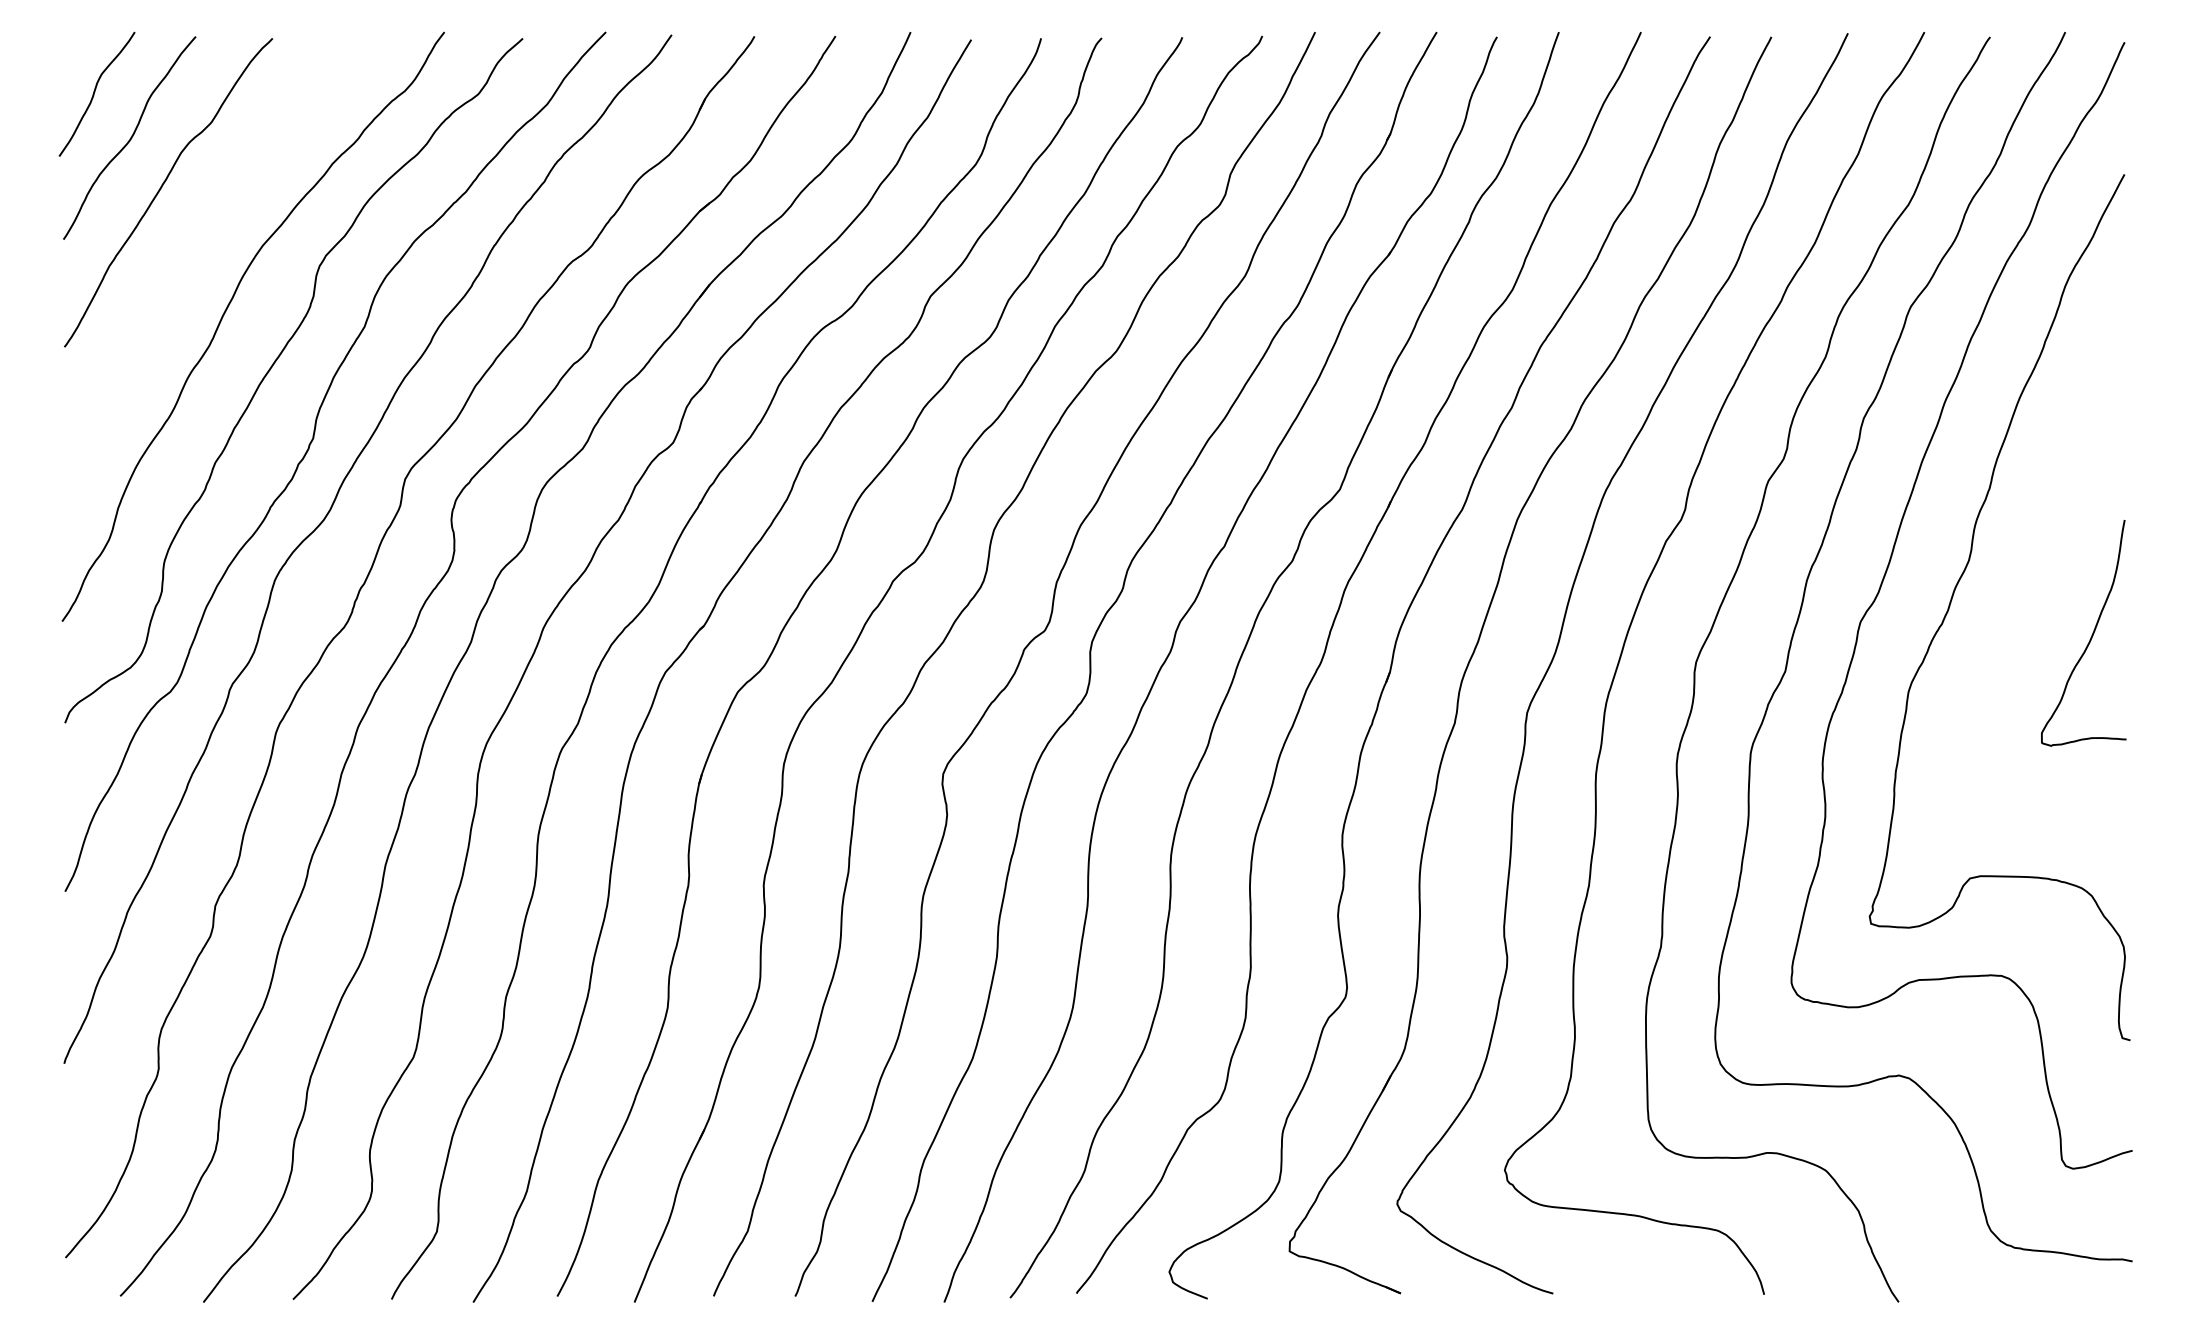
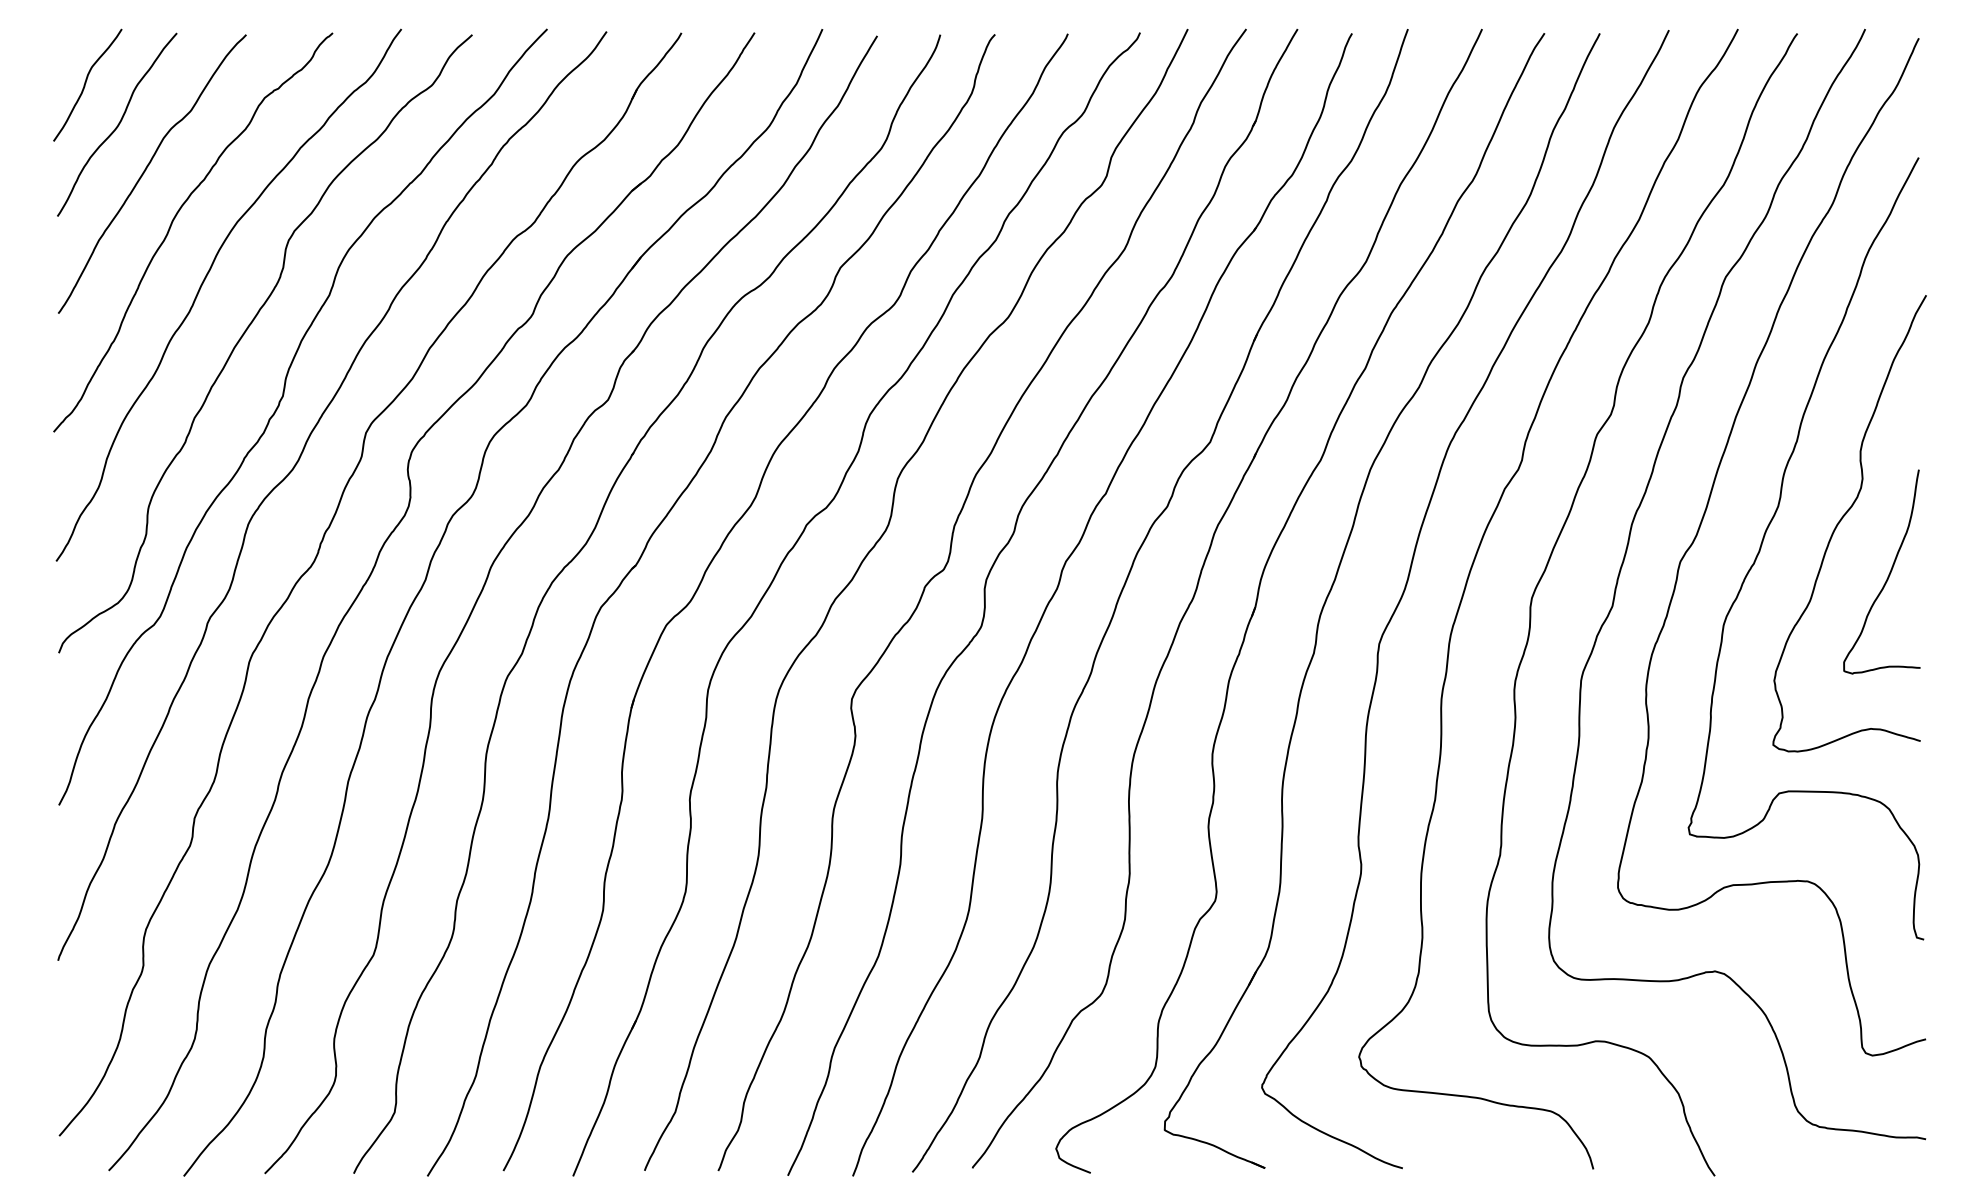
curve: (190, 249) -> (172, 225), added
curve: (2040, 574) -> (1842, 518), added

